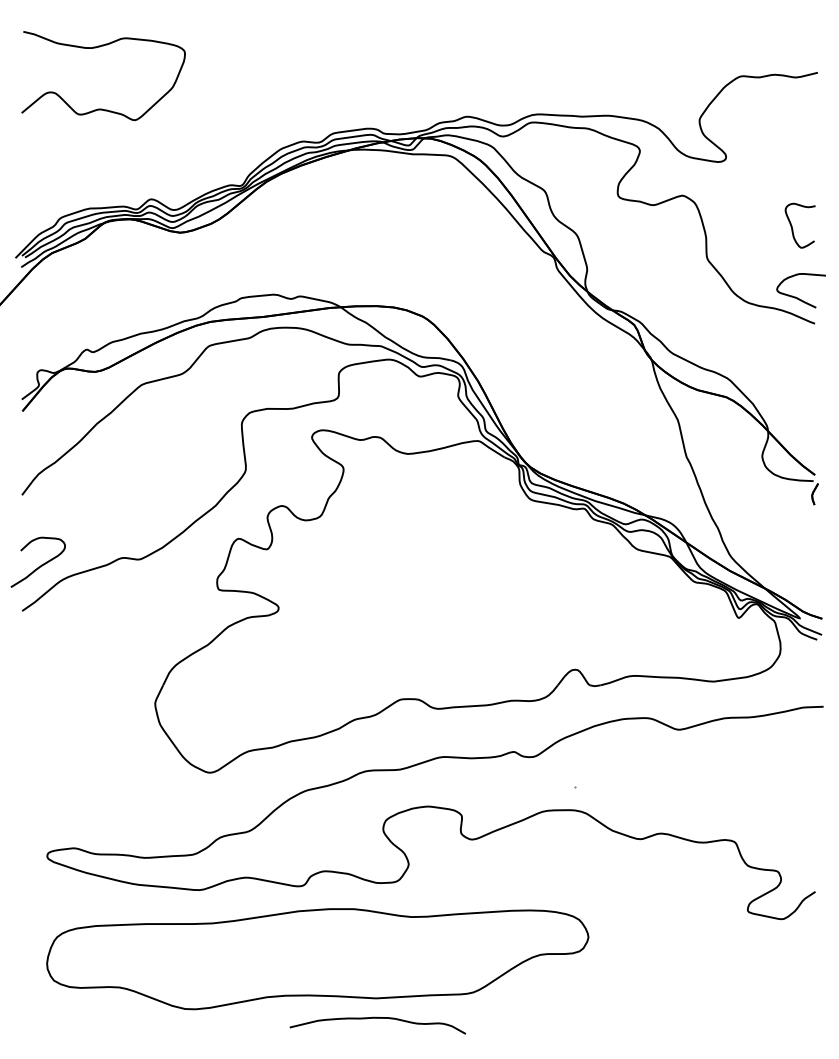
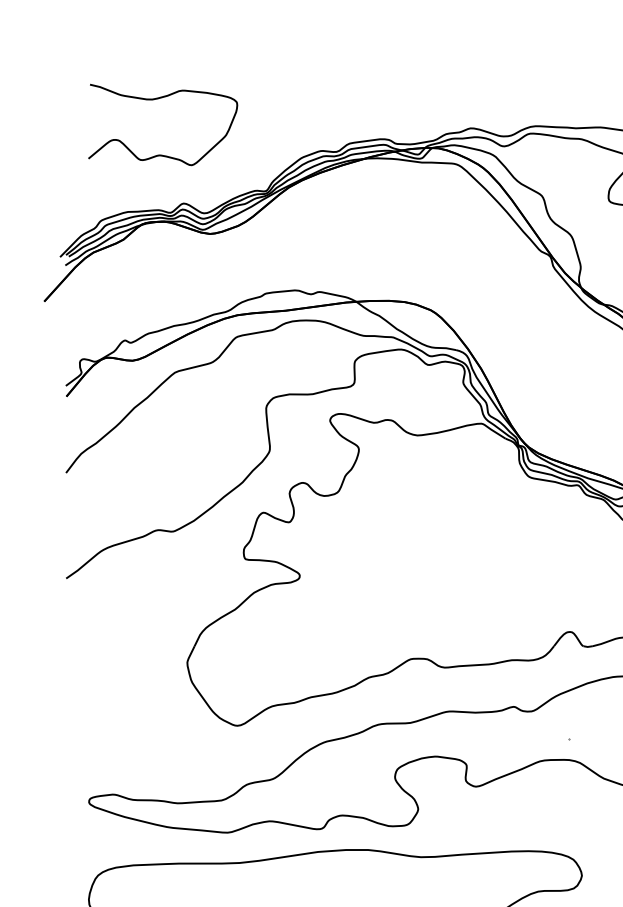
curve: (96, 48) -> (156, 99), moved
curve: (41, 564) -> (83, 536), removed

